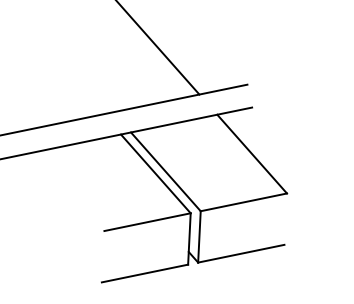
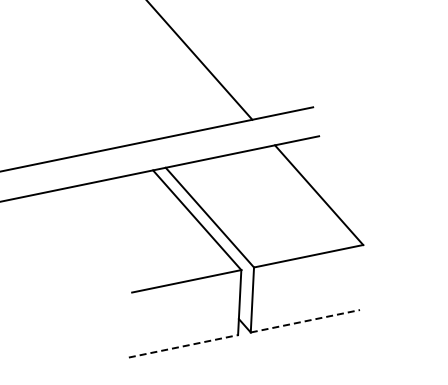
line: (241, 253) -> (305, 321), solid -> dashed
line: (145, 273) -> (183, 346), solid -> dashed

